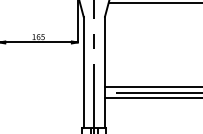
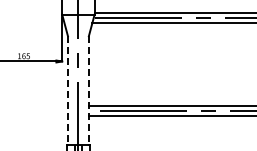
line: (83, 72) -> (67, 90), solid -> dashed
line: (104, 72) -> (88, 90), solid -> dashed

